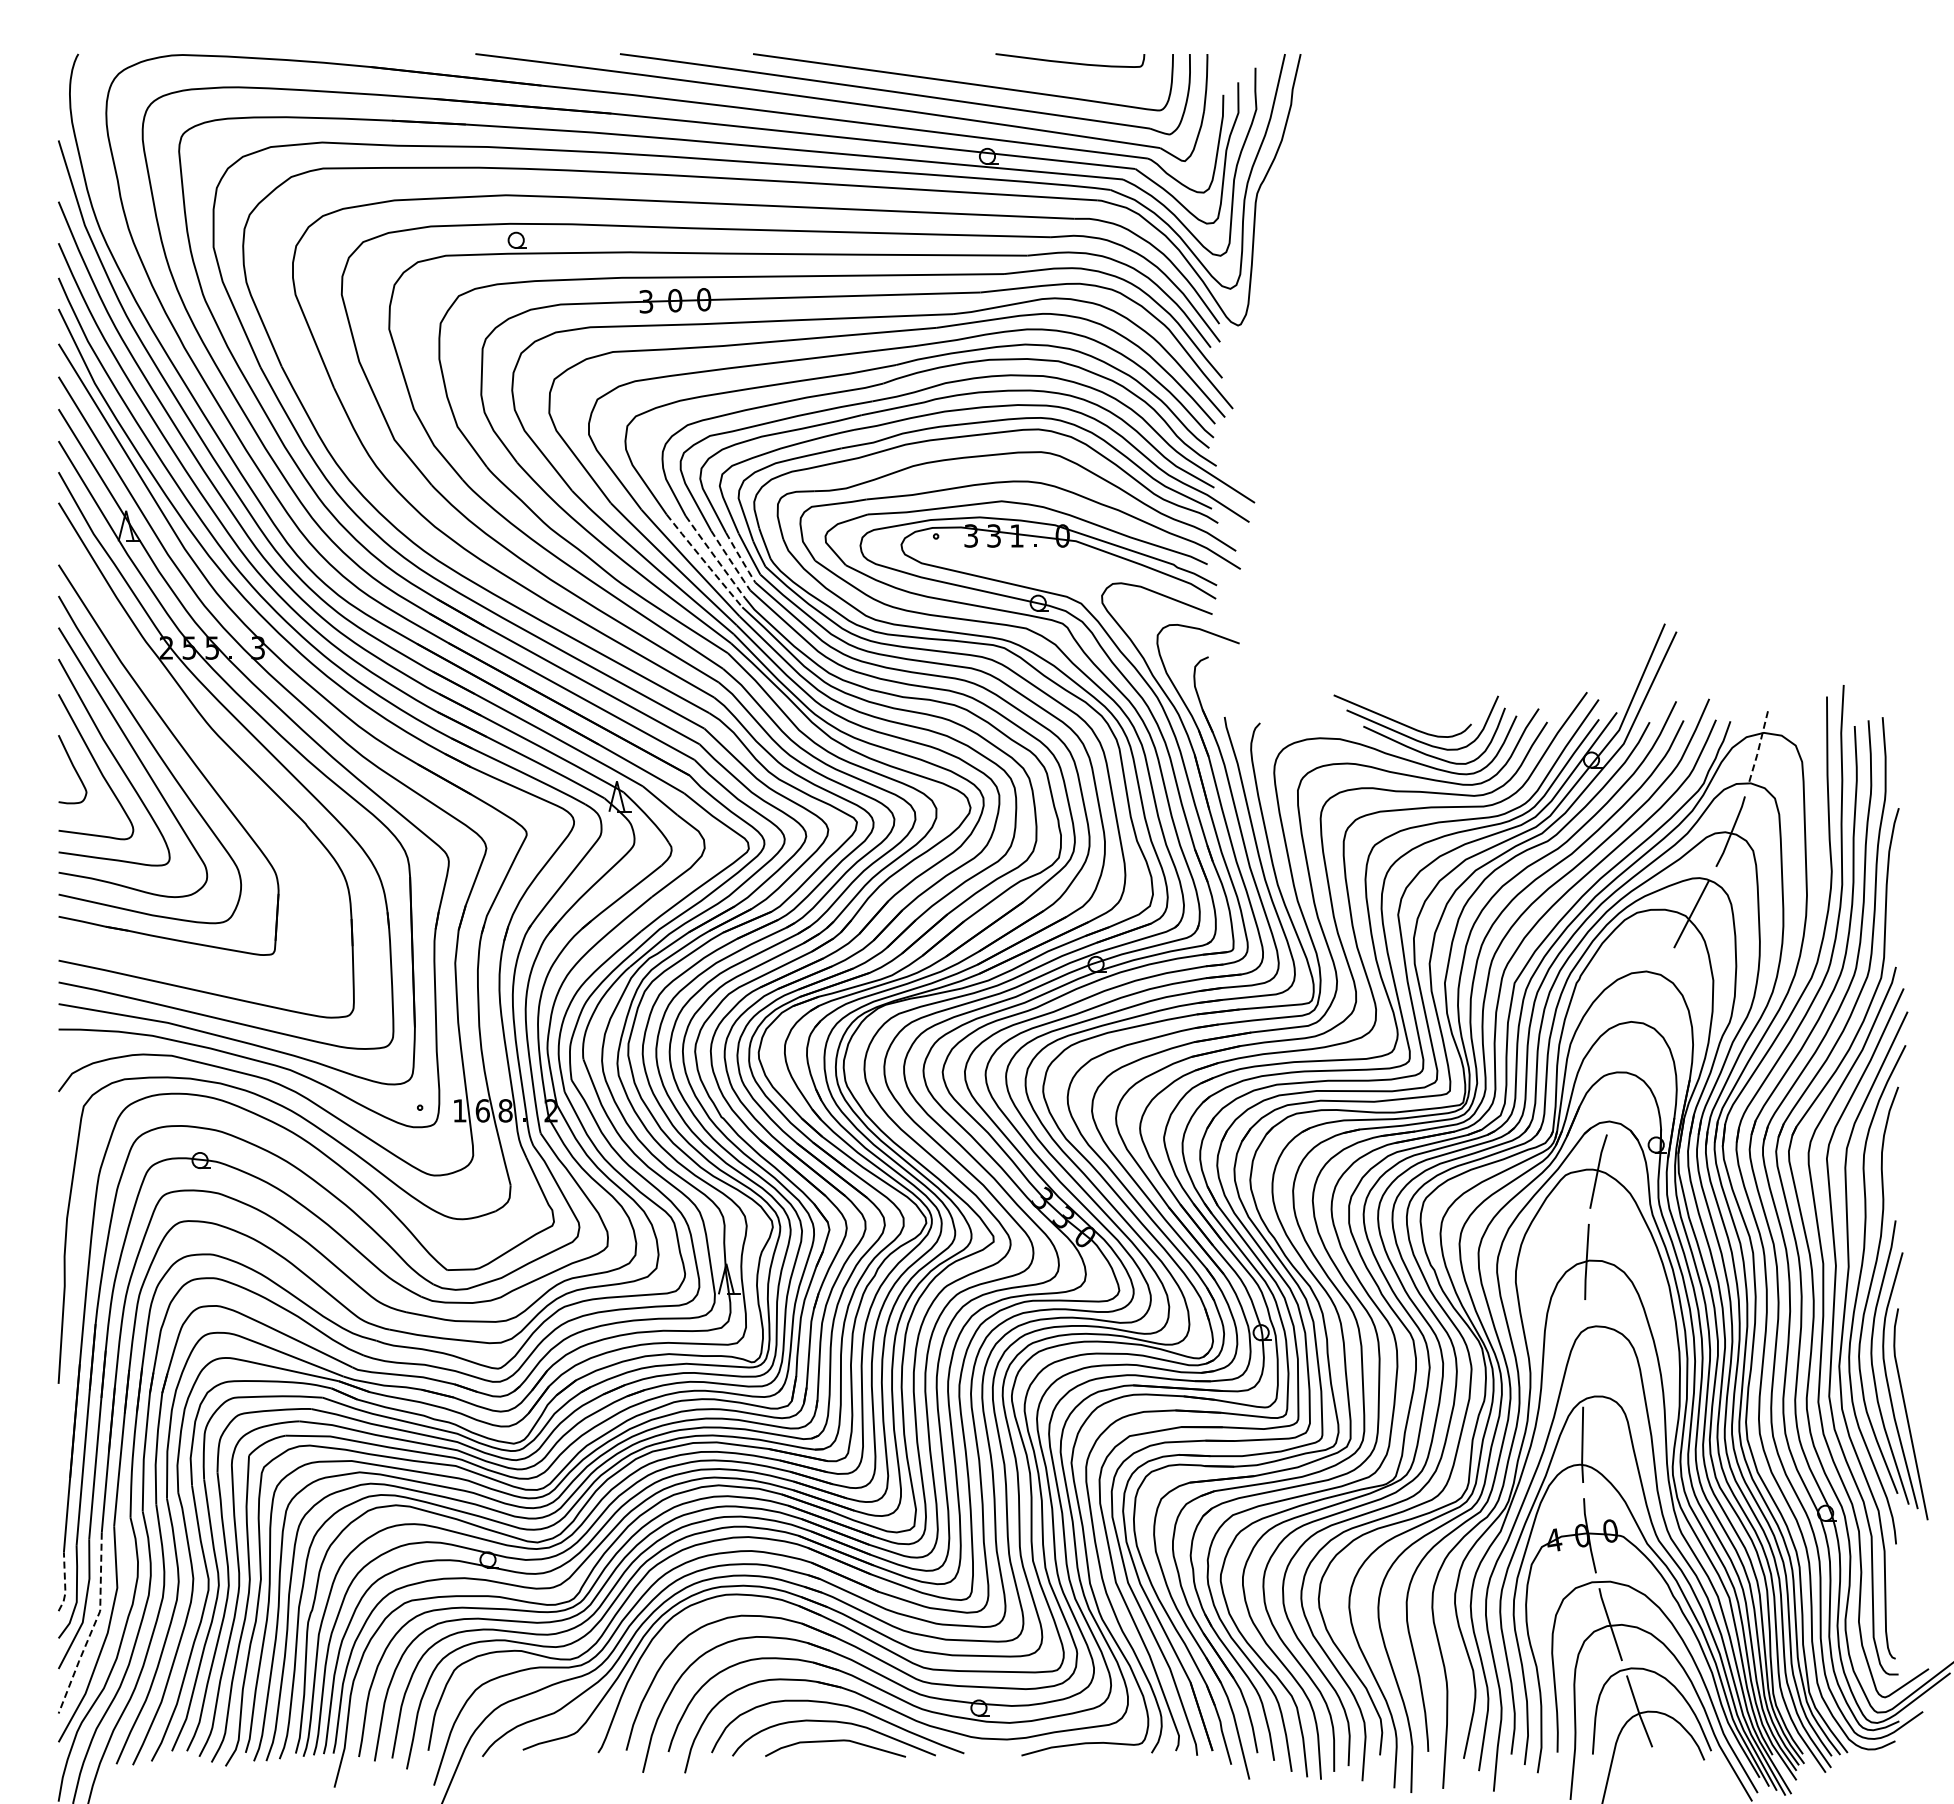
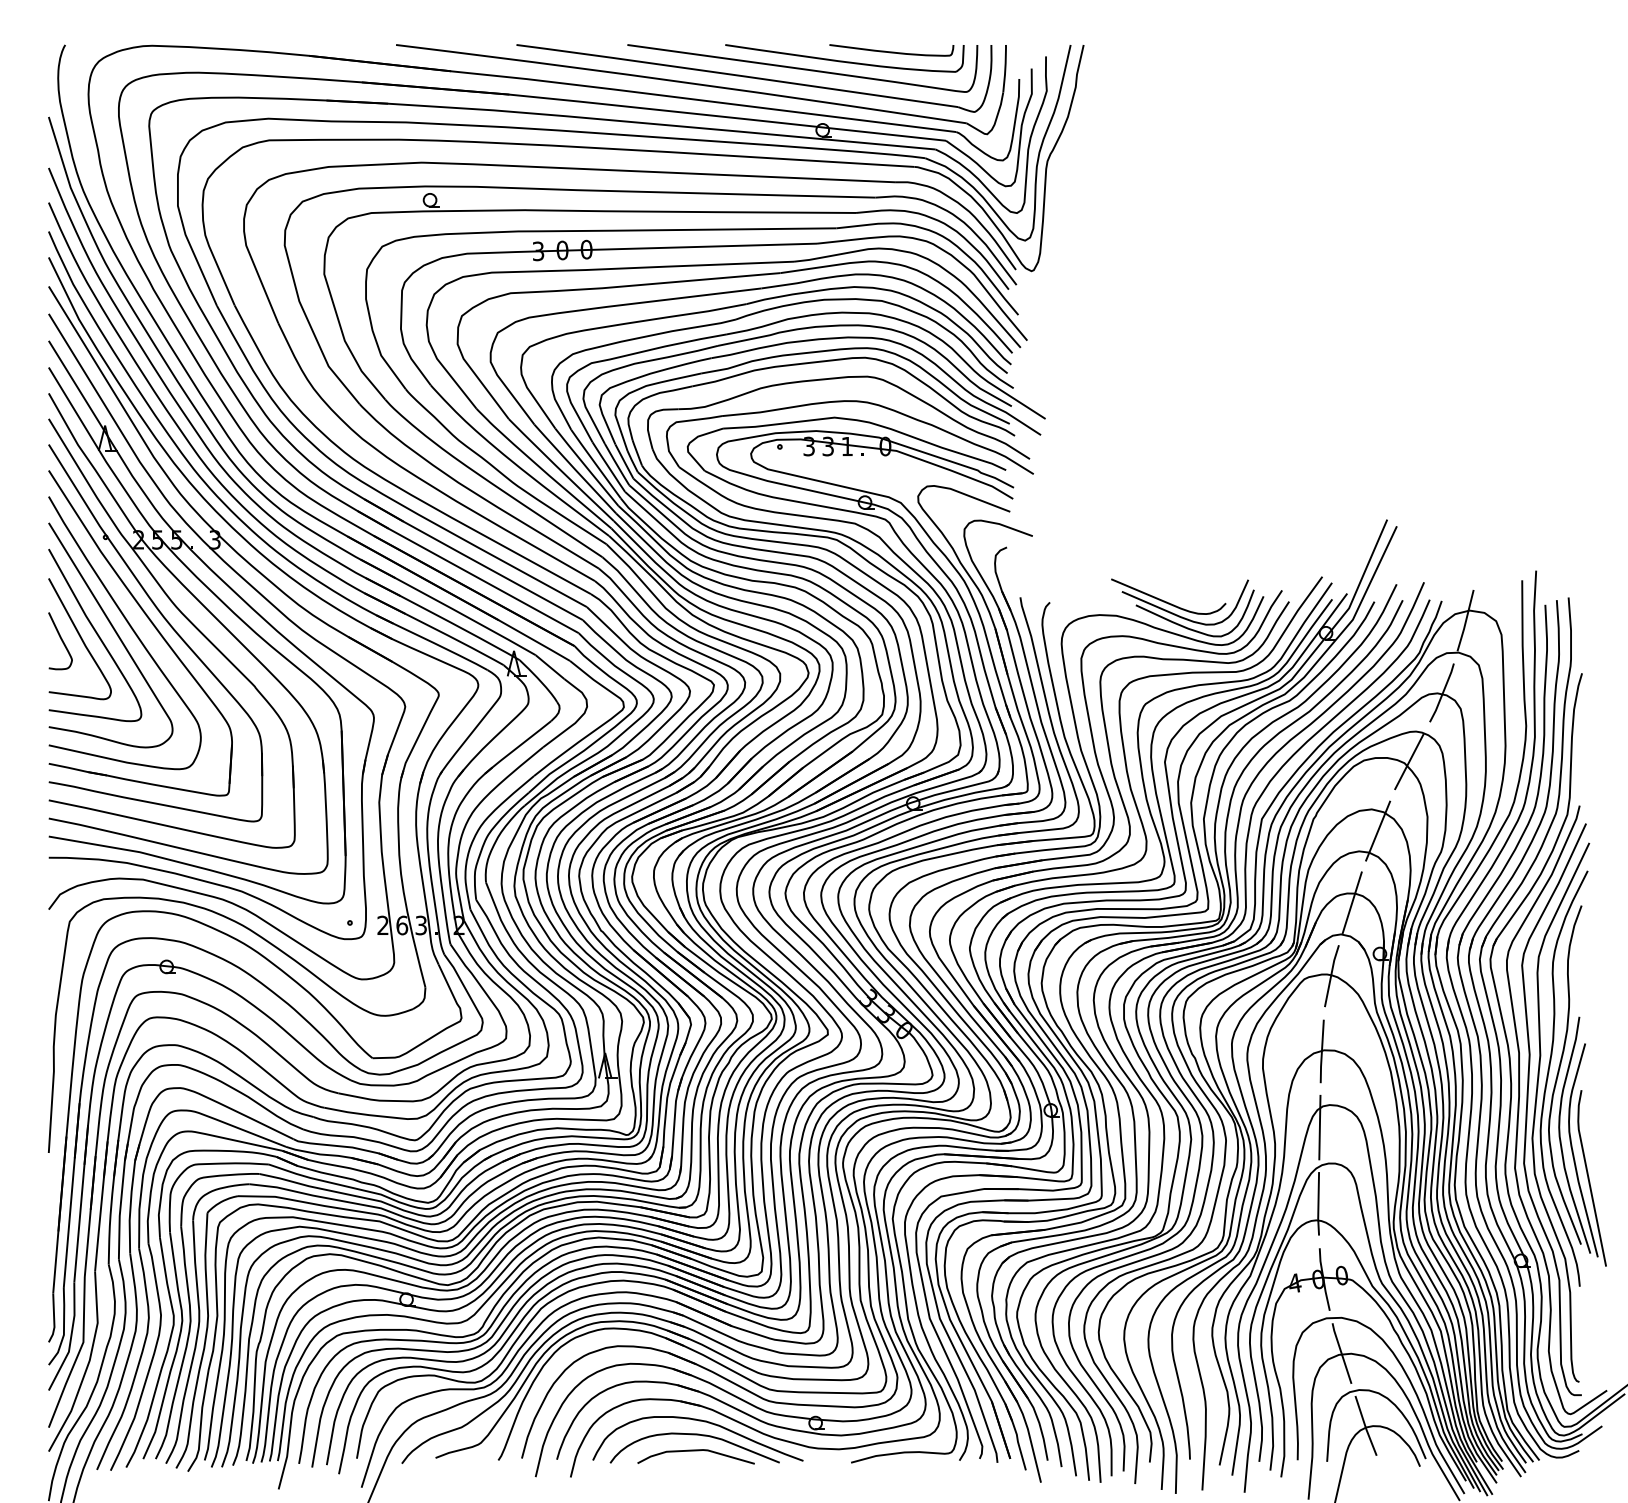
curve: (1013, 73) -> (844, 61), added
line: (715, 557) -> (596, 464), dashed -> solid
line: (740, 557) -> (616, 464), dashed -> solid
line: (704, 561) -> (586, 467), dashed -> solid
line: (731, 561) -> (609, 467), dashed -> solid
line: (1759, 745) -> (1465, 621), dashed -> solid
part: (200, 747) -> (167, 622), added
line: (1653, 997) -> (1377, 831), added
line: (1622, 1083) -> (1351, 902), added
text: (459, 1110) -> (382, 925), 1 -> 2
text: (505, 1110) -> (421, 925), 8 -> 3
line: (1583, 1353) -> (1319, 1127), added
line: (65, 1583) -> (54, 1319), dashed -> solid
line: (93, 1626) -> (77, 1355), dashed -> solid

